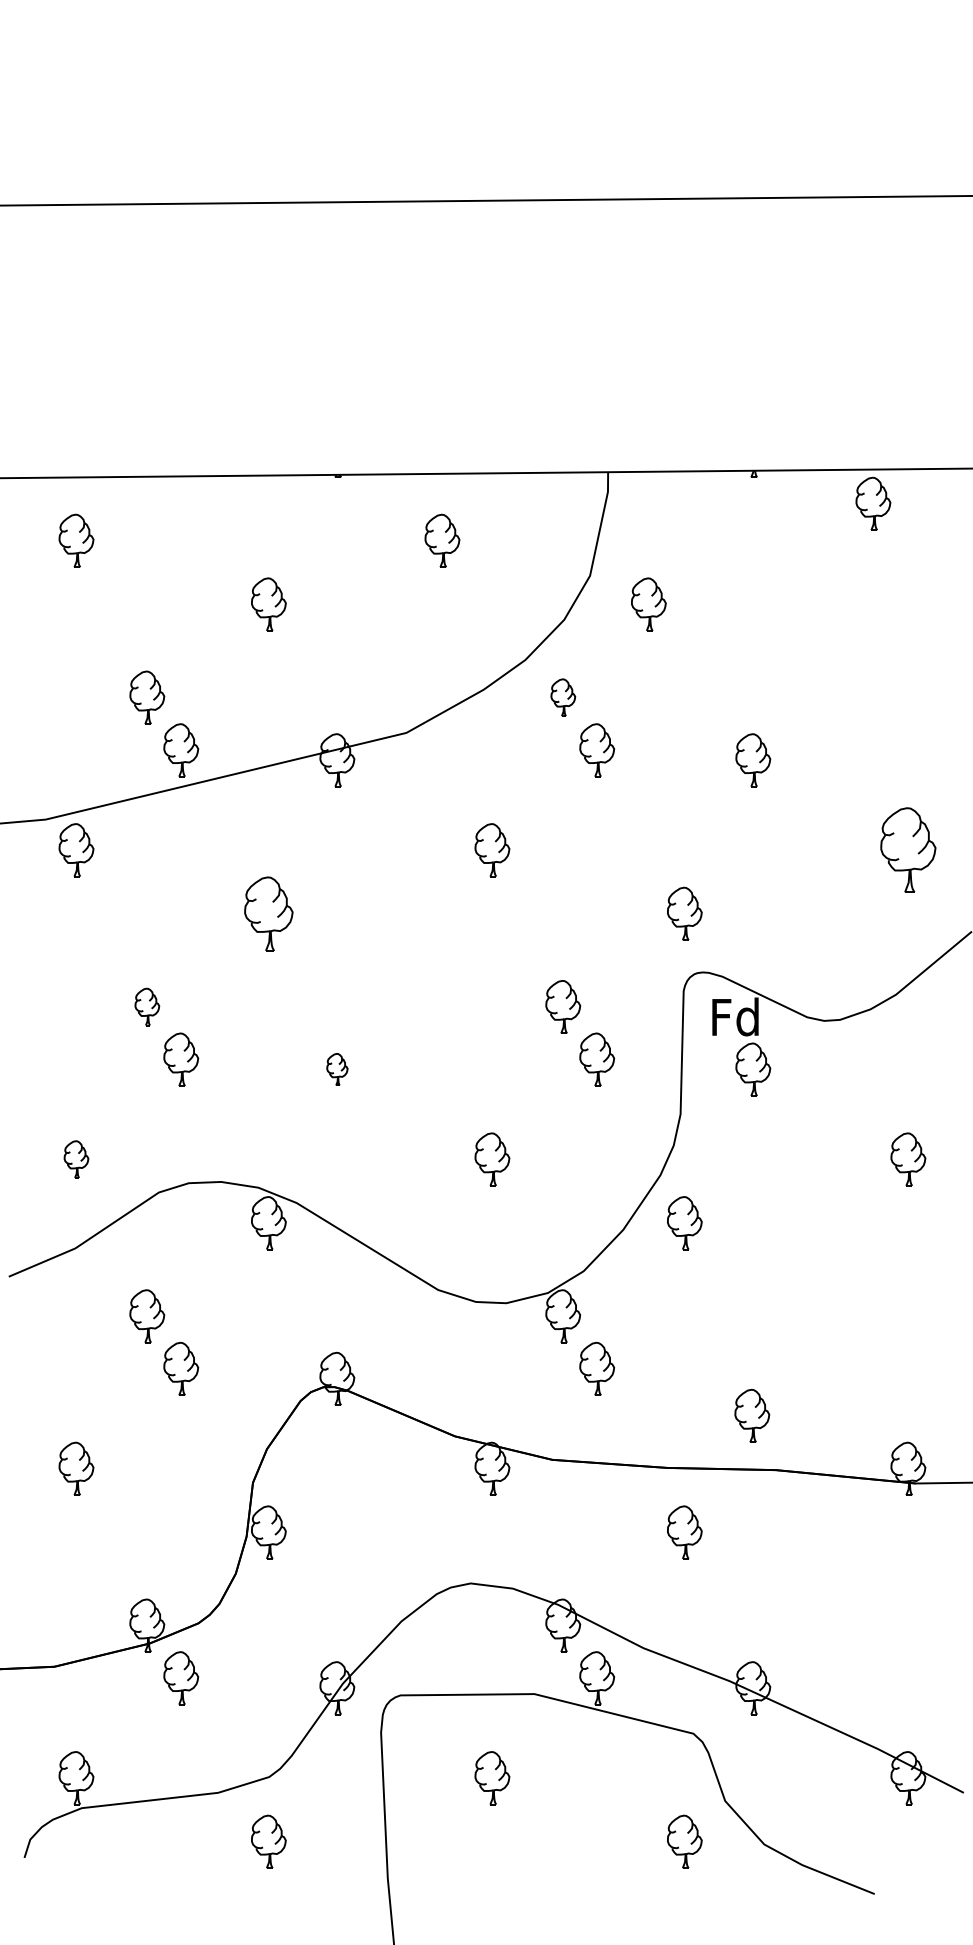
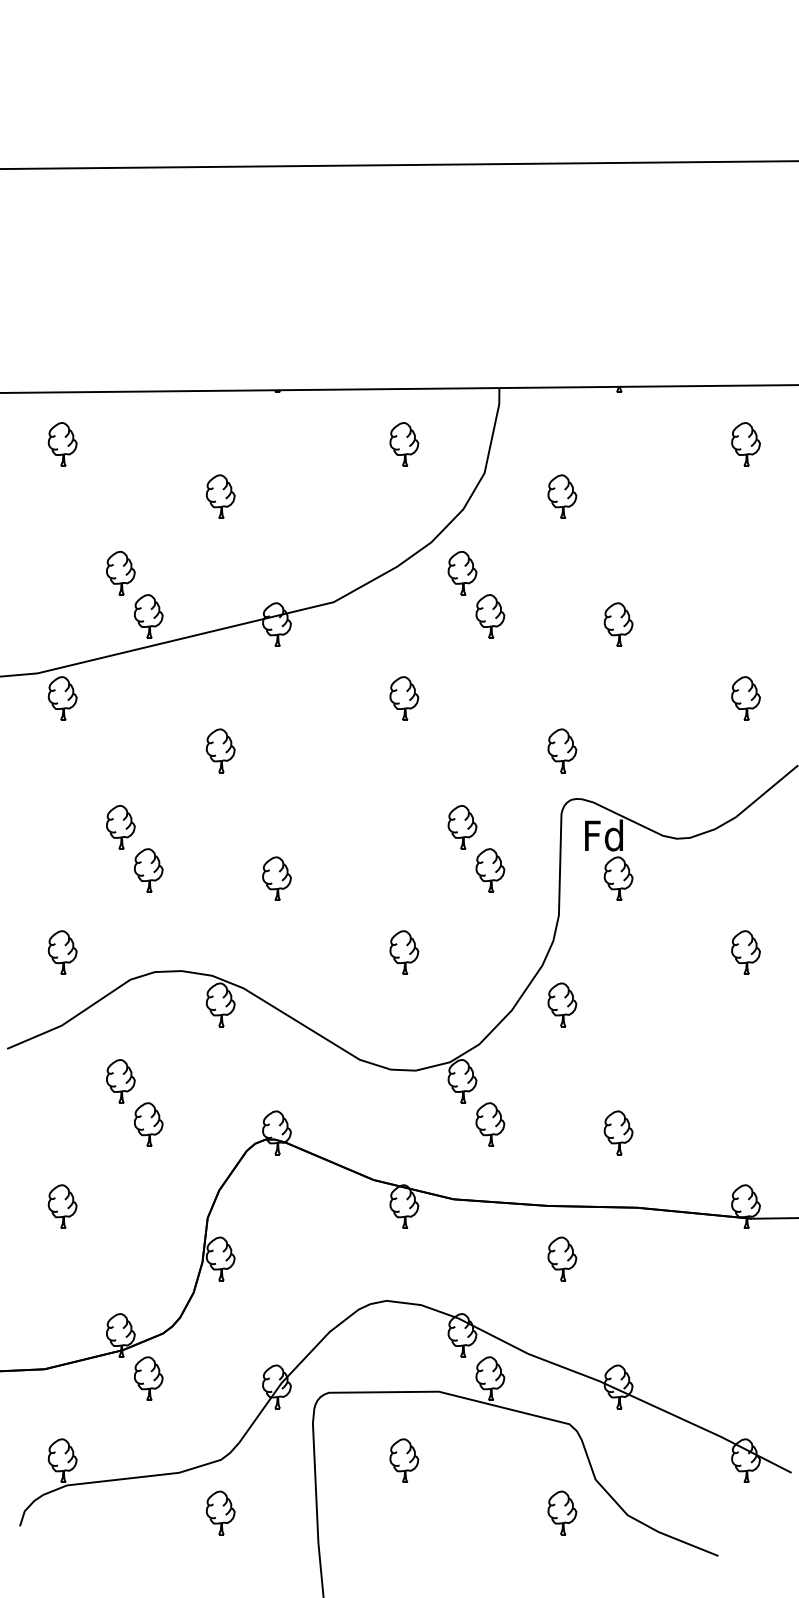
part: (873, 503) -> (746, 444), moved
part: (442, 540) -> (404, 444), moved
part: (648, 604) -> (562, 496), moved
part: (563, 697) -> (462, 573), size x1.43
part: (908, 850) -> (746, 698), size x0.62
part: (268, 913) -> (220, 750), size x0.71
part: (147, 1006) -> (121, 826), size x1.43
part: (337, 1069) -> (277, 878), size x1.67
part: (76, 1159) -> (62, 952), size x1.43
part: (752, 1415) -> (618, 1132), moved

